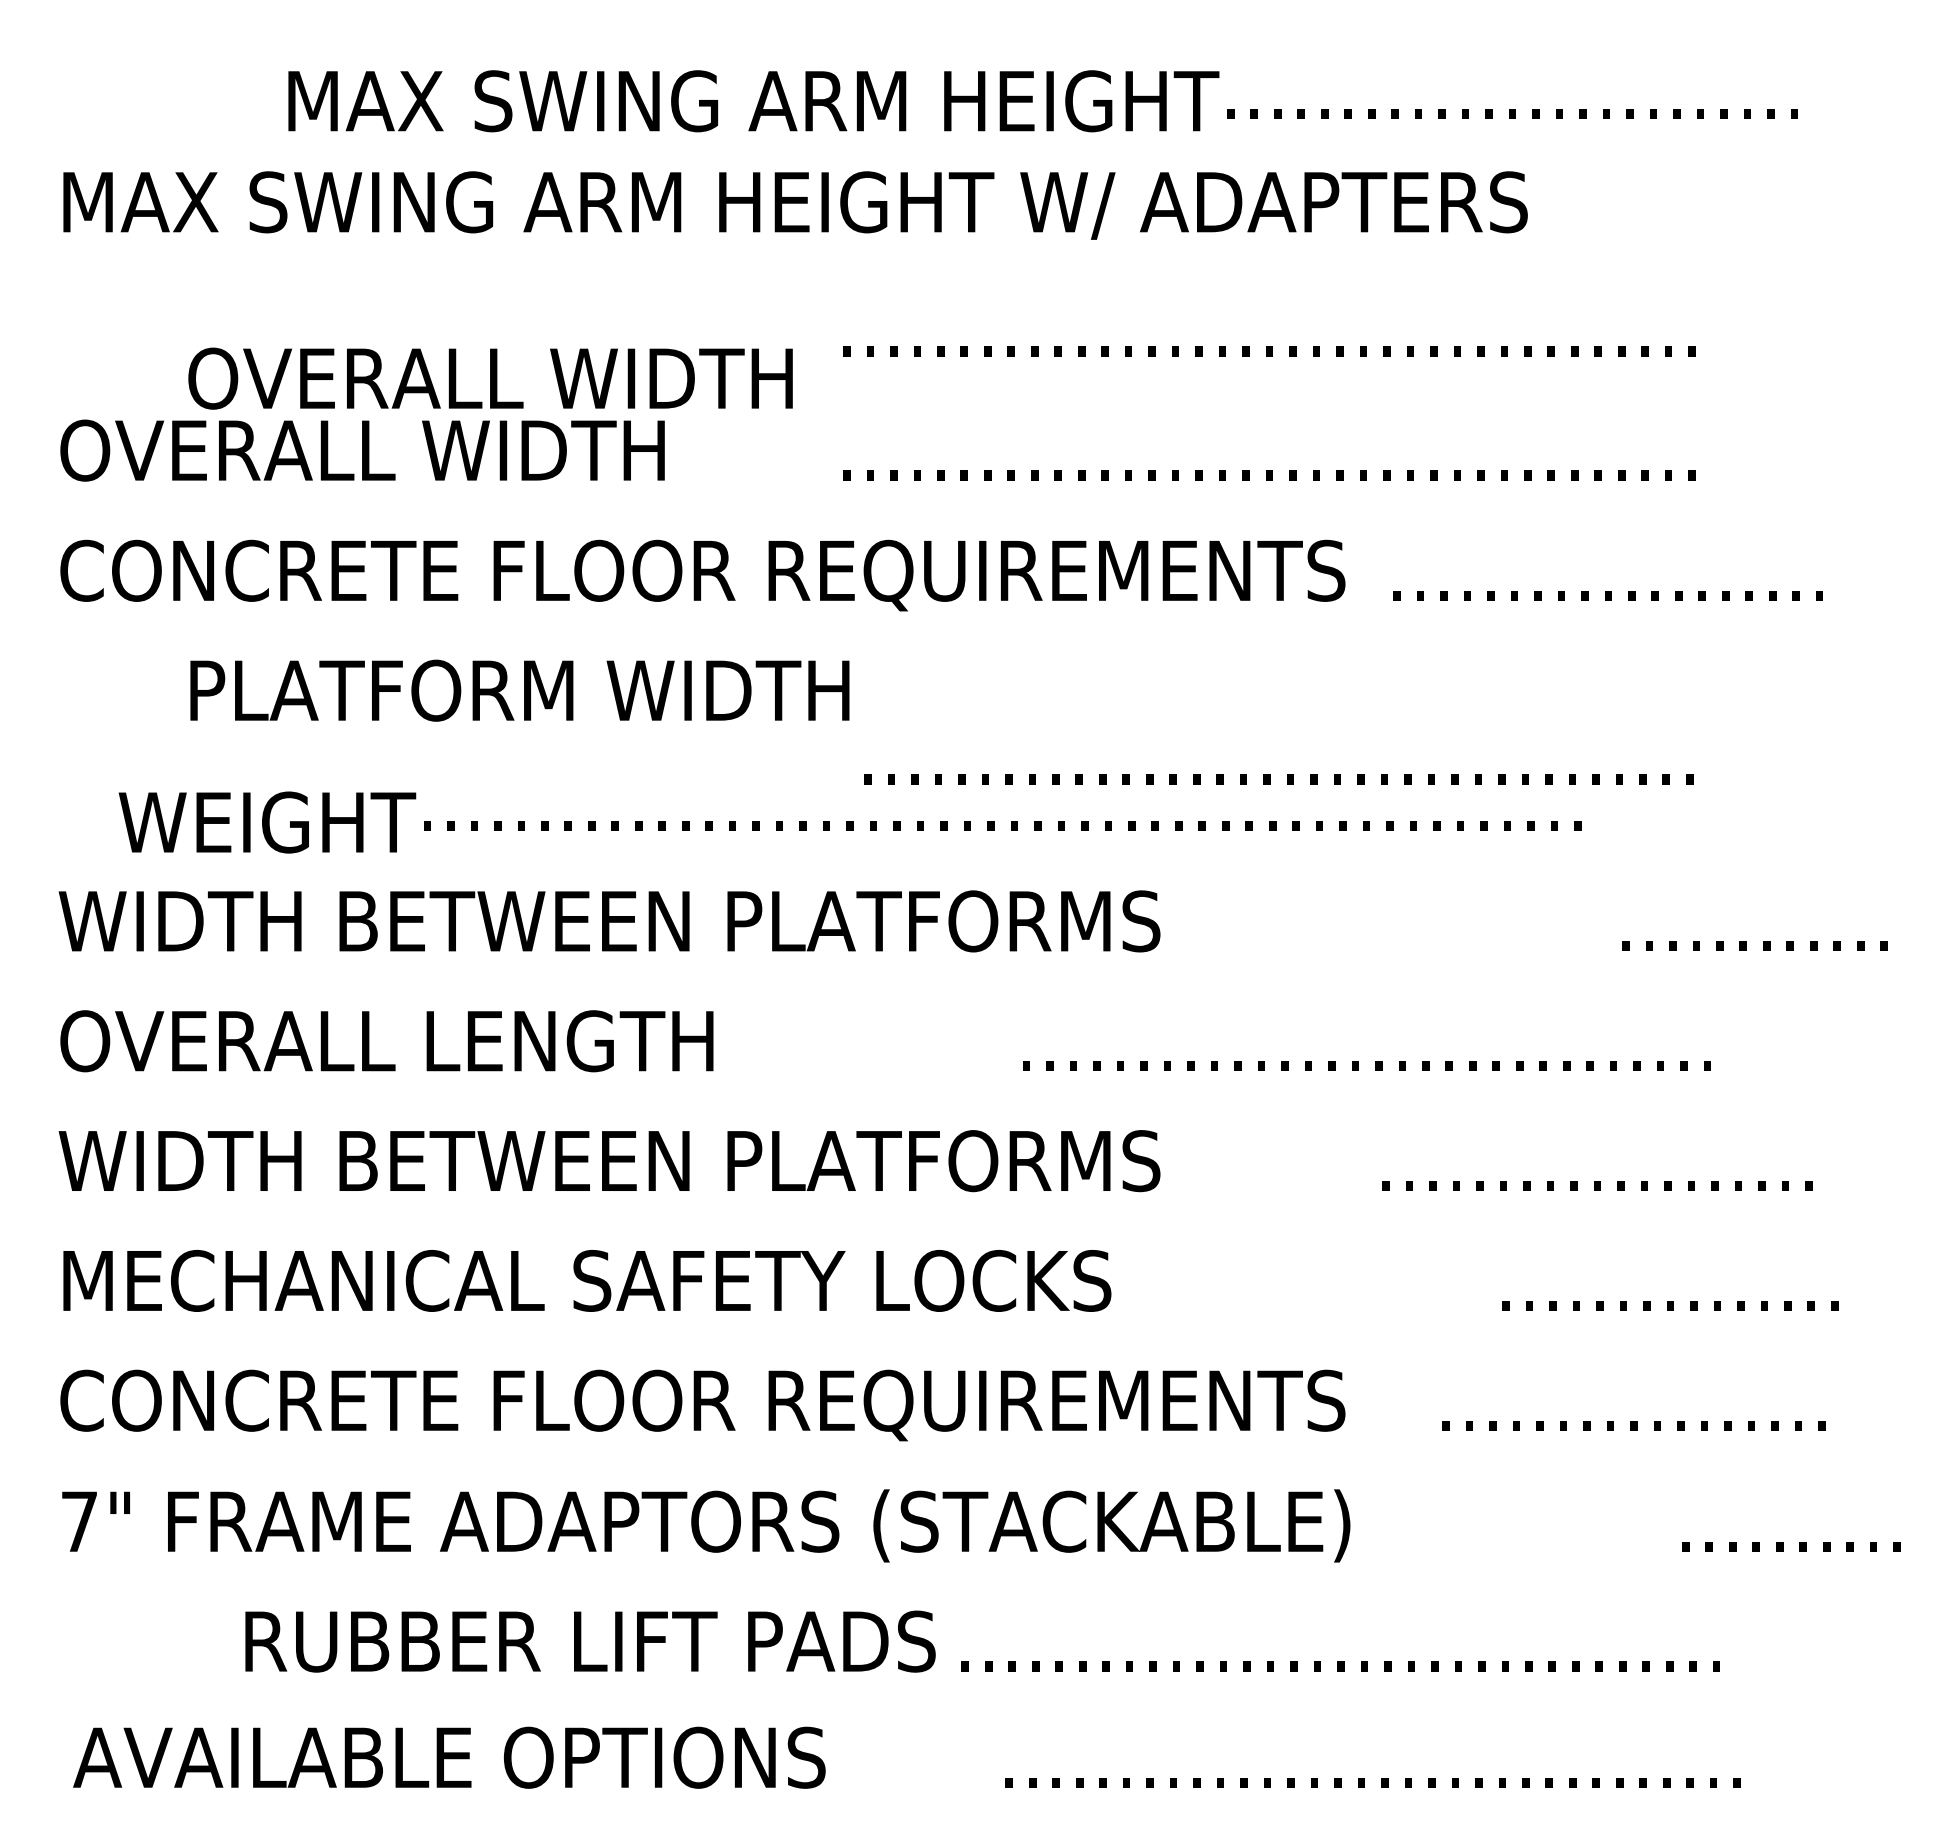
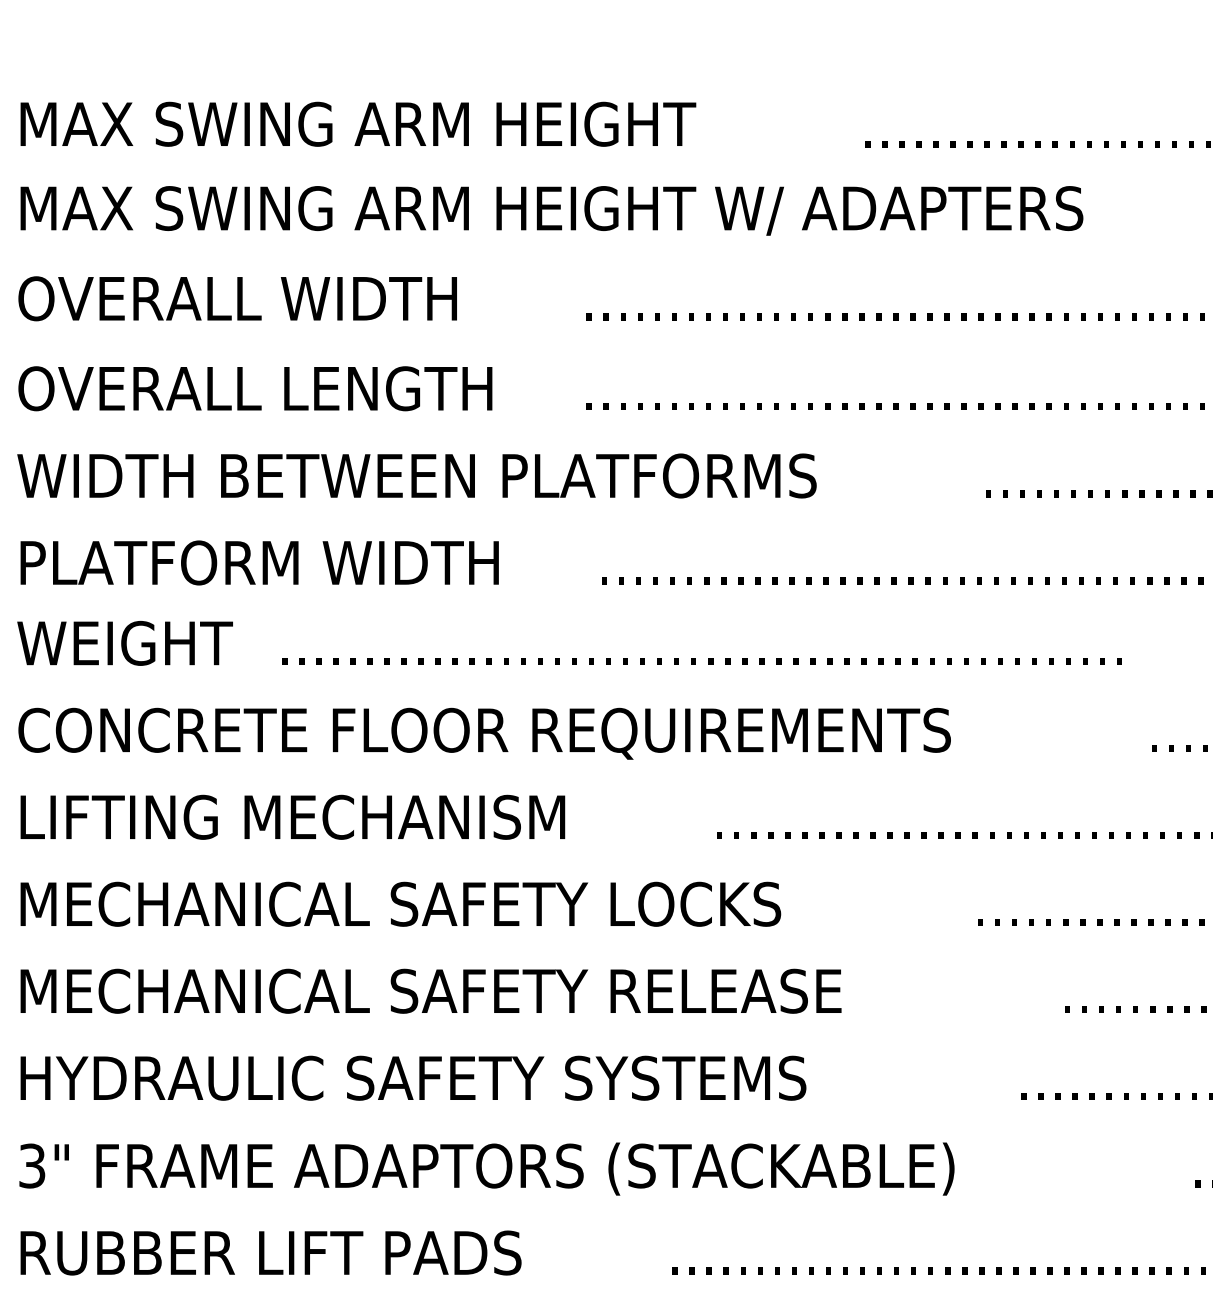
text: (753, 101) -> (358, 124), moved
text: (490, 378) -> (237, 298), moved
text: (567, 450) -> (386, 388), OVERALL WIDTH -> OVERALL LENGTH
text: (701, 575) -> (483, 479), CONCRETE FLOOR REQUIREMENTS -> WIDTH BETWEEN PLATFORMS
text: (519, 690) -> (259, 562), moved
text: (1278, 779) -> (902, 580), moved
text: (267, 822) -> (125, 643), moved
text: (701, 925) -> (483, 733), WIDTH BETWEEN PLATFORMS -> CONCRETE FLOOR REQUIREMENTS
text: (436, 1041) -> (291, 817), OVERALL LENGTH -> LIFTING MECHANISM
text: (609, 1161) -> (416, 904), WIDTH BETWEEN PLATFORMS -> MECHANICAL SAFETY LOCKS
text: (1038, 1280) -> (728, 990), MECHANICAL SAFETY LOCKS -> MECHANICAL SAFETY RELEASE
text: (702, 1405) -> (484, 1081), CONCRETE FLOOR REQUIREMENTS -> HYDRAULIC SAFETY SYSTEMS
text: (79, 1521) -> (32, 1165), 7" -> 3"
text: (590, 1641) -> (271, 1252), moved

